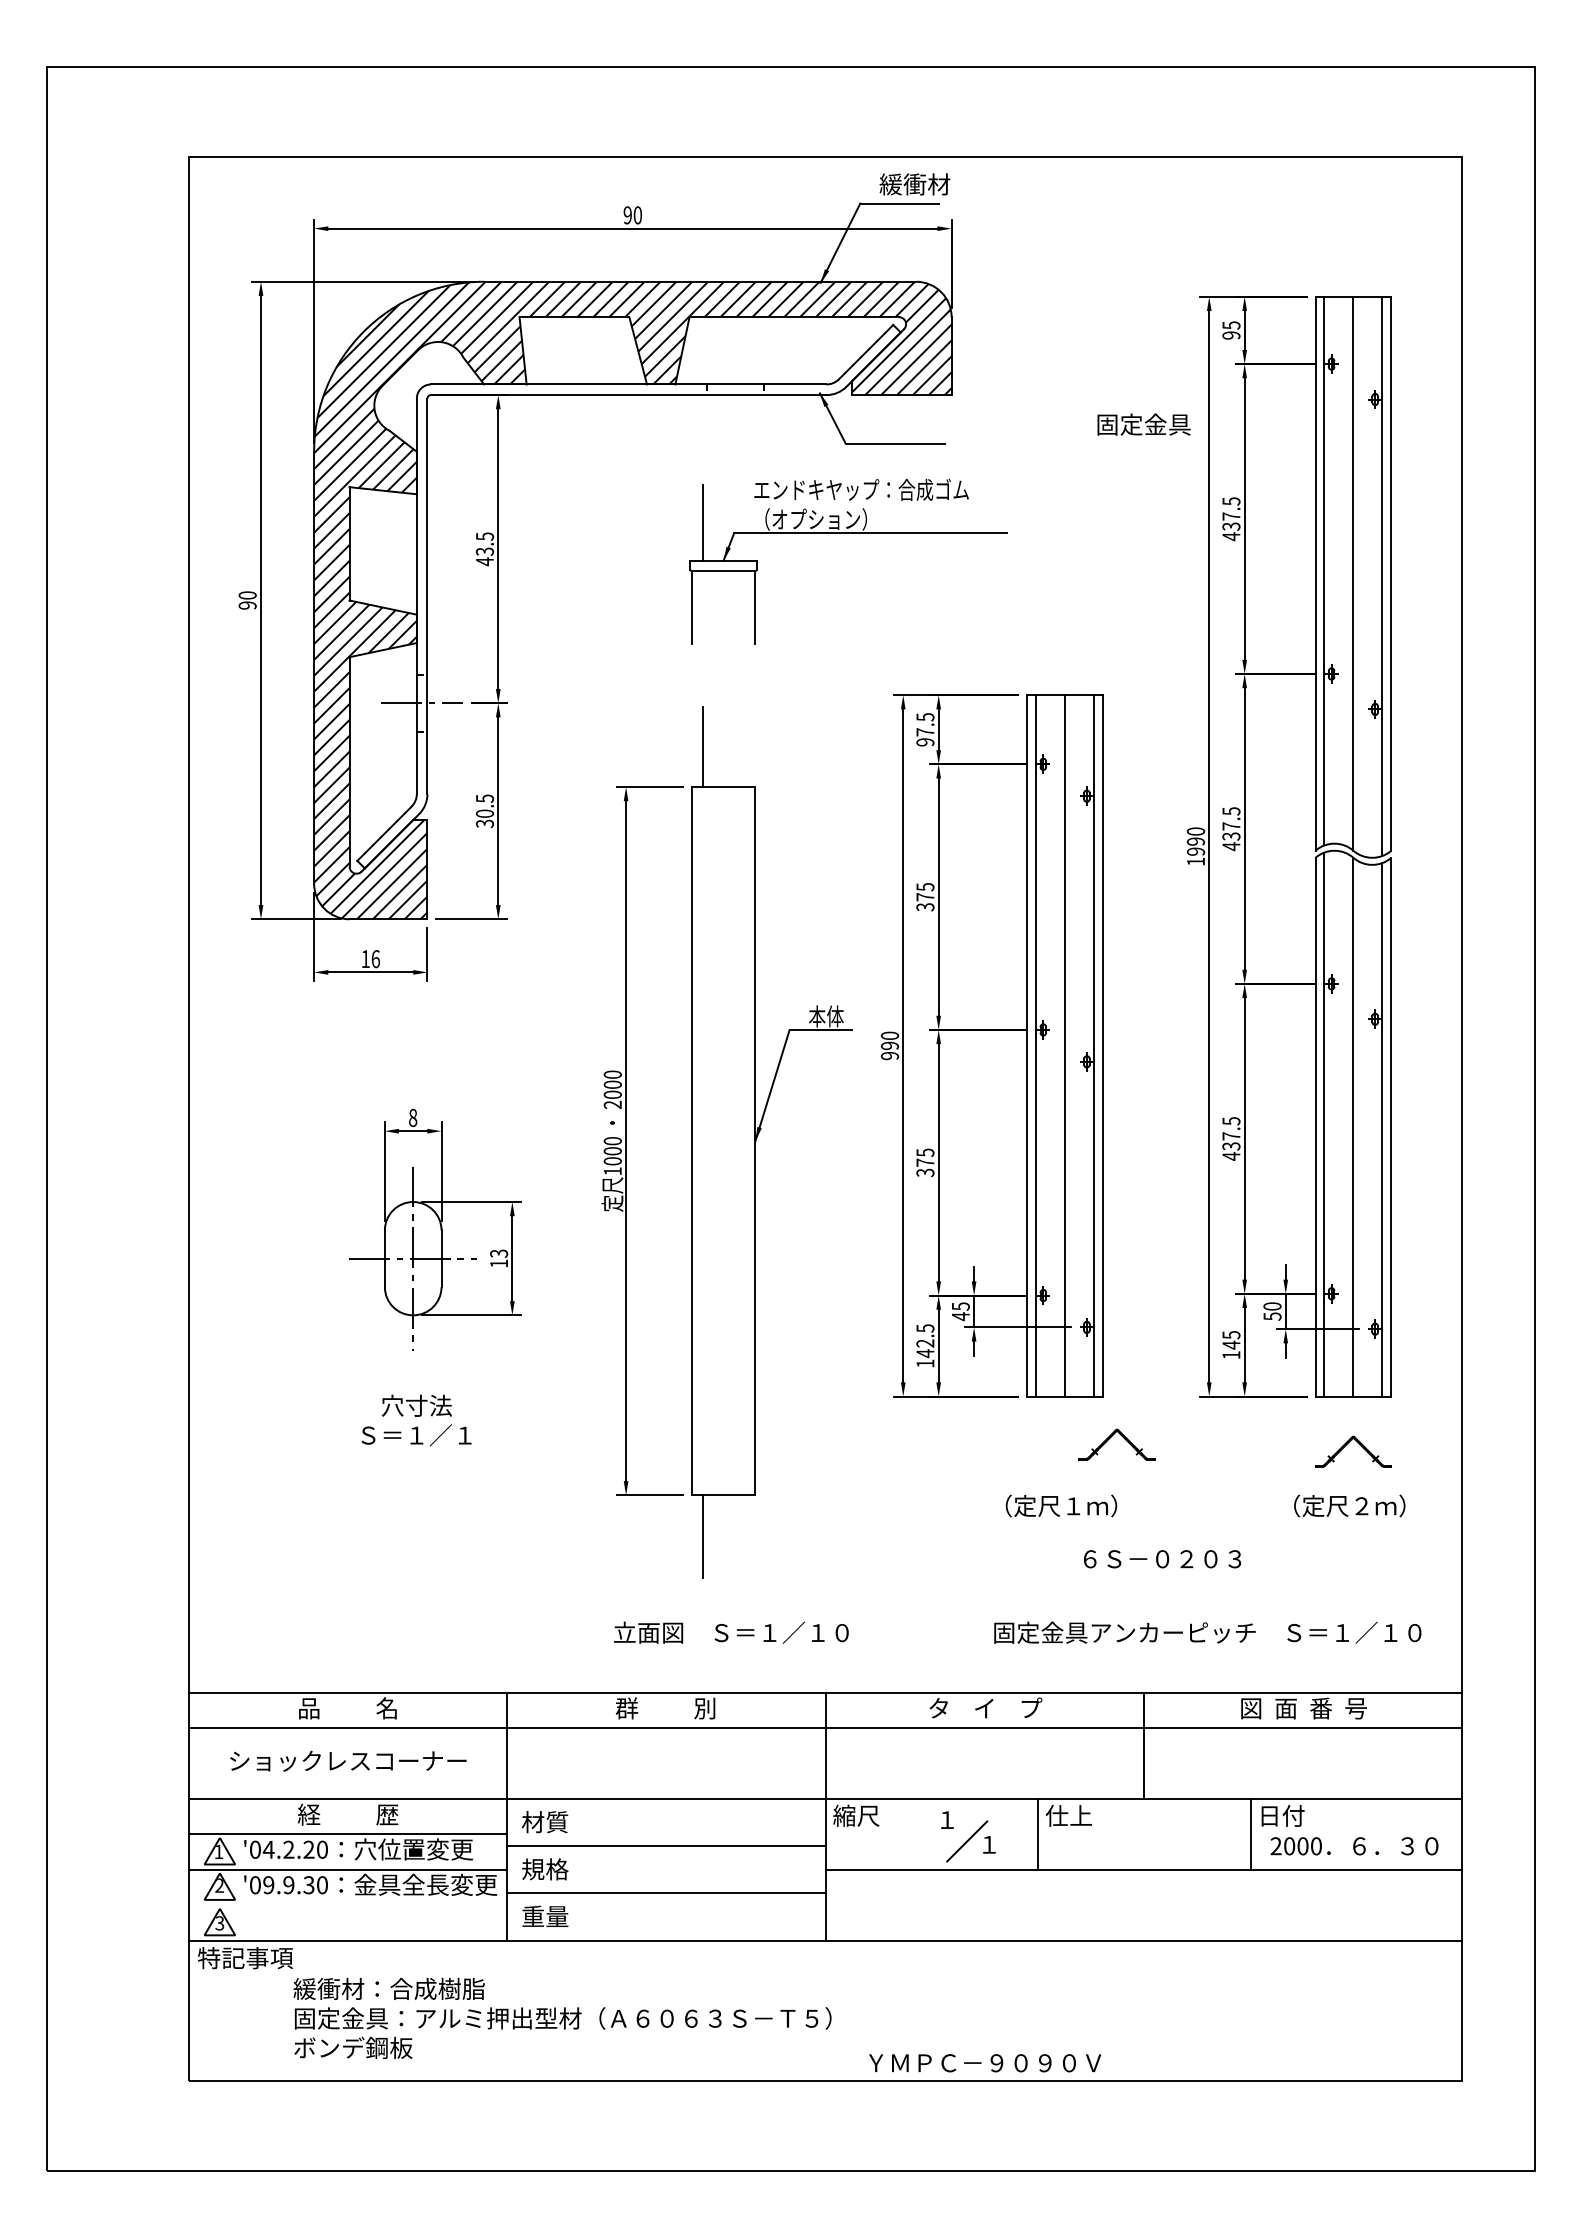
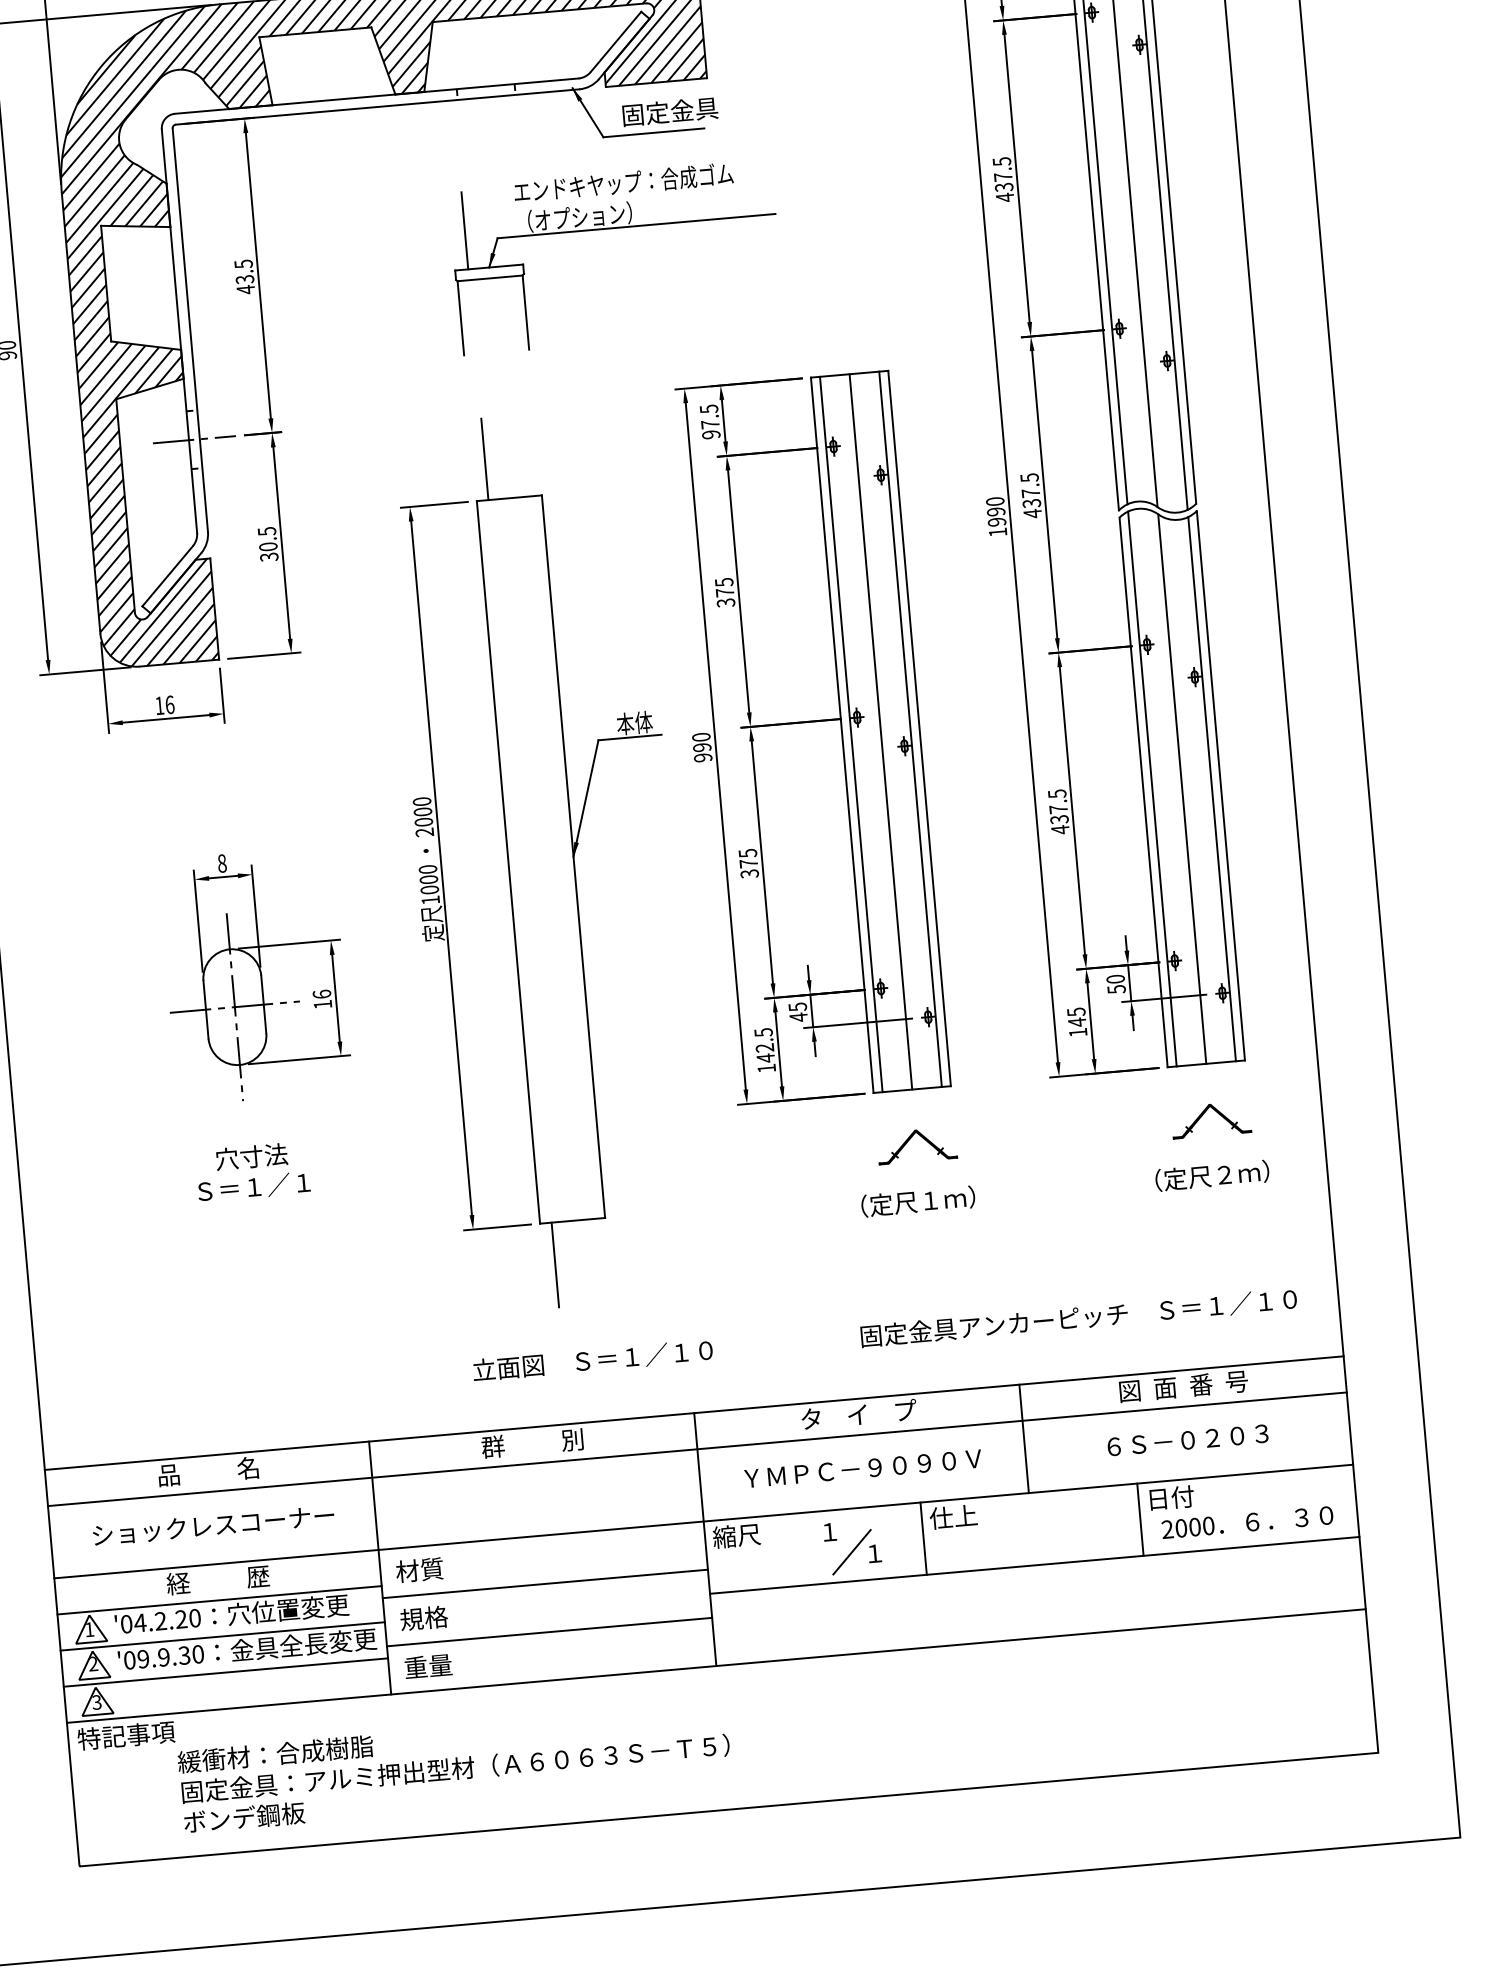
text: (1143, 424) -> (669, 111), moved
text: (499, 1253) -> (322, 994), 13 -> 16
part: (1110, 1438) -> (909, 1140), moved
text: (1162, 1559) -> (1187, 1440), moved
line: (347, 1905) -> (225, 1672), added
text: (985, 2063) -> (863, 1469), moved

